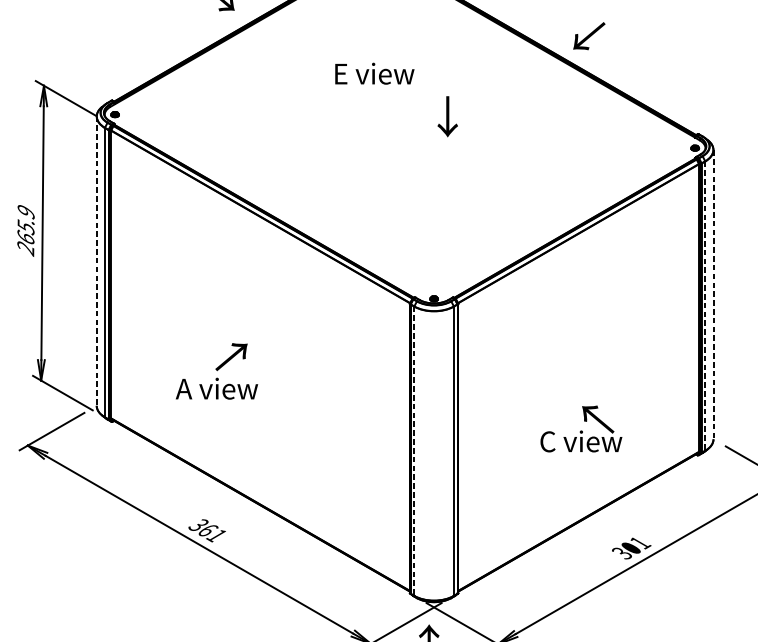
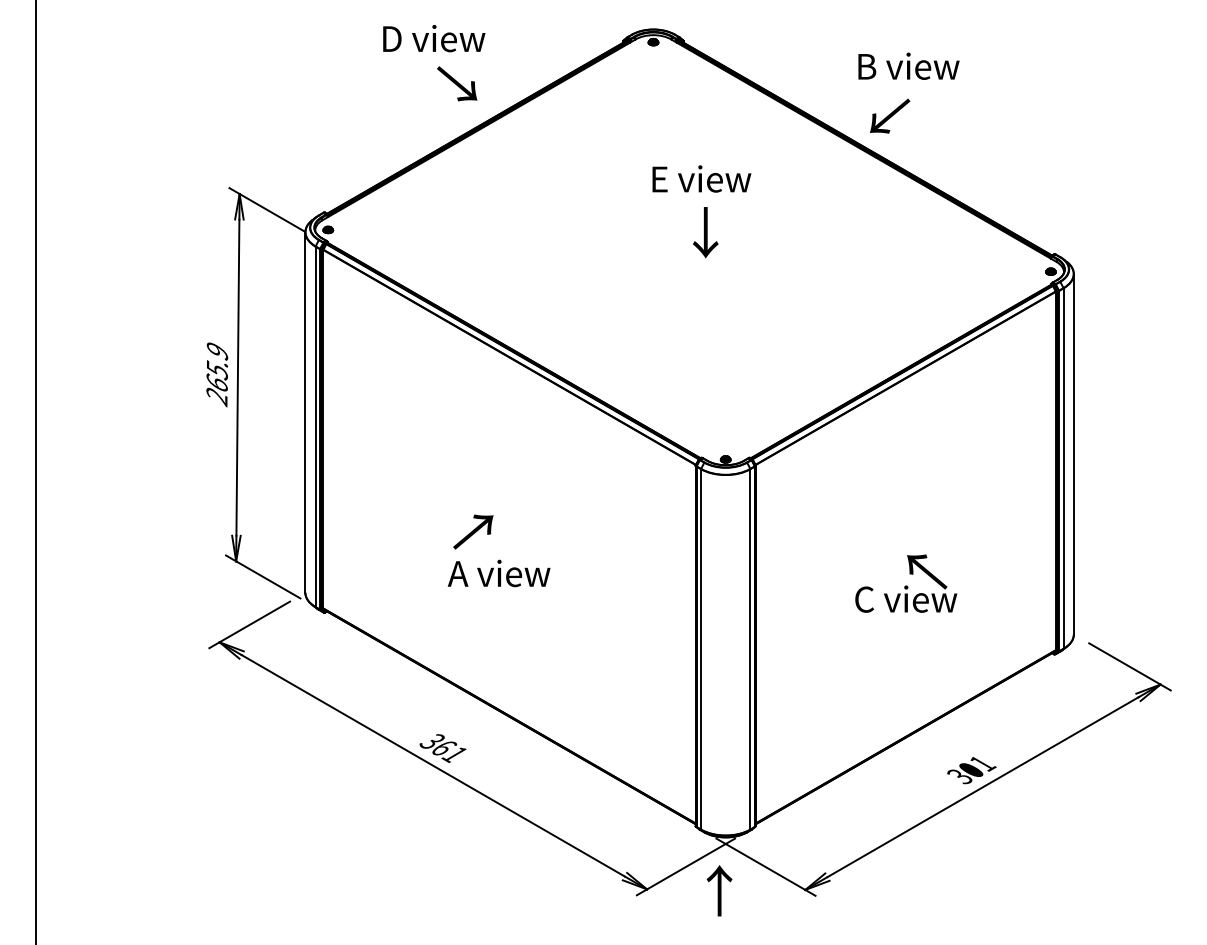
text: (589, 35) -> (890, 115), moved
text: (374, 73) -> (701, 178), moved
text: (447, 116) -> (705, 232), moved
line: (96, 261) -> (305, 413), dashed -> solid
line: (713, 294) -> (1073, 454), dashed -> solid
line: (705, 306) -> (1063, 469), dashed -> solid
text: (216, 388) -> (498, 573), moved
text: (581, 428) -> (906, 583), moved
line: (414, 451) -> (701, 649), dashed -> solid

